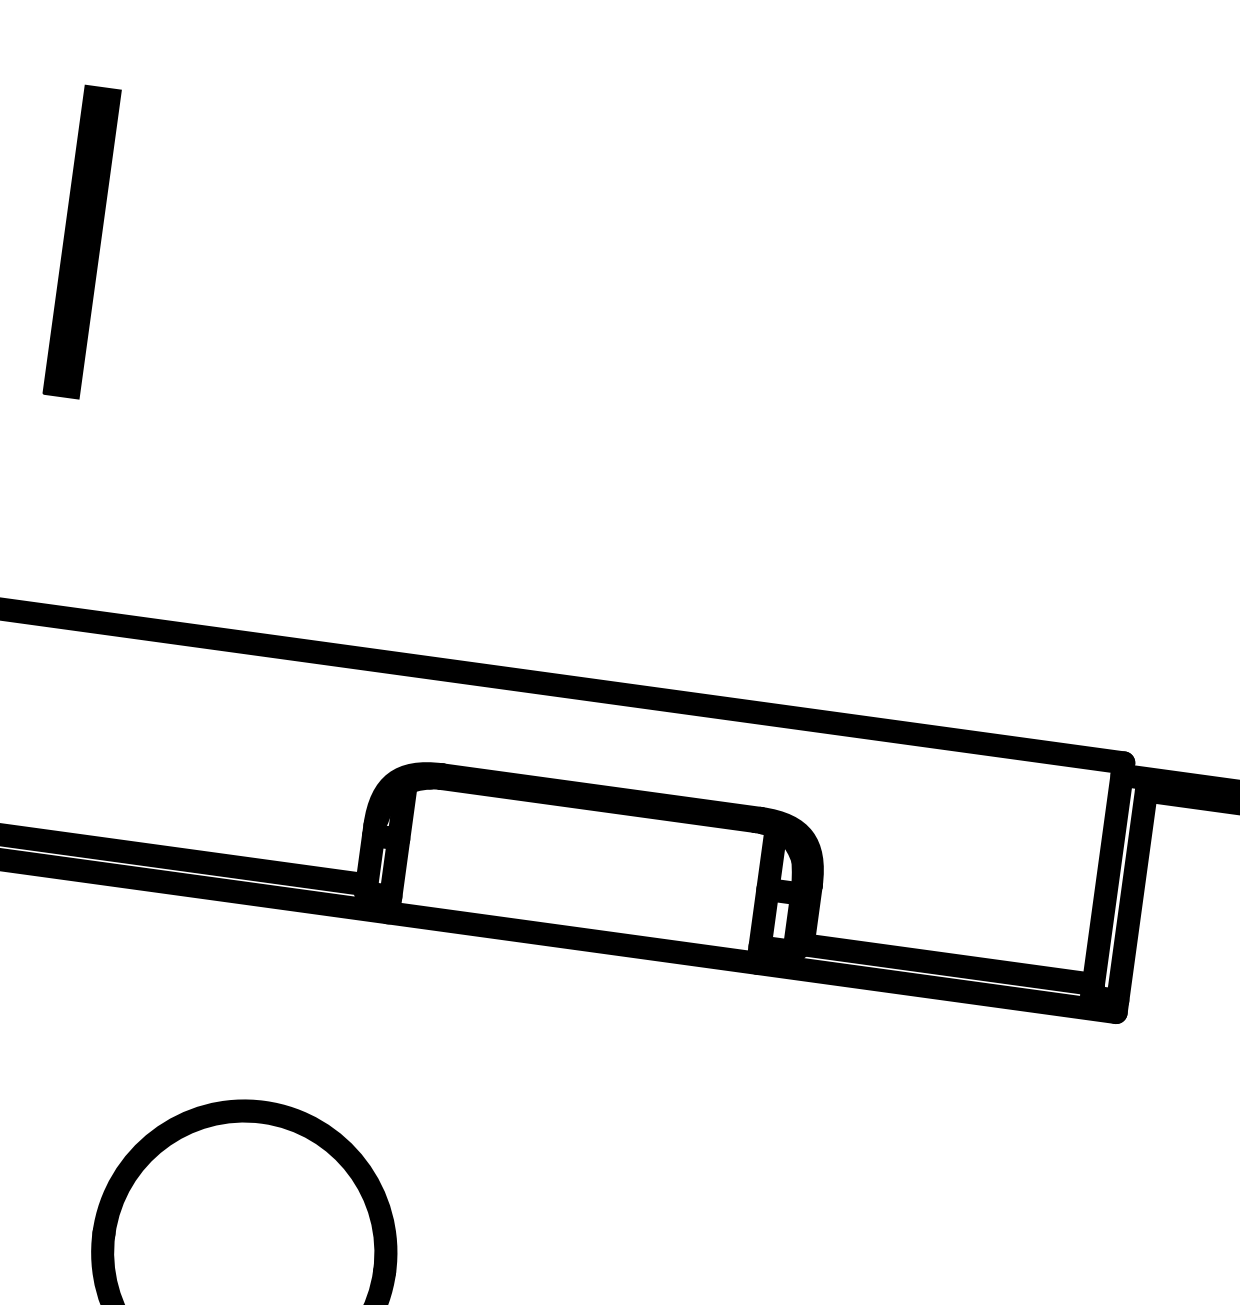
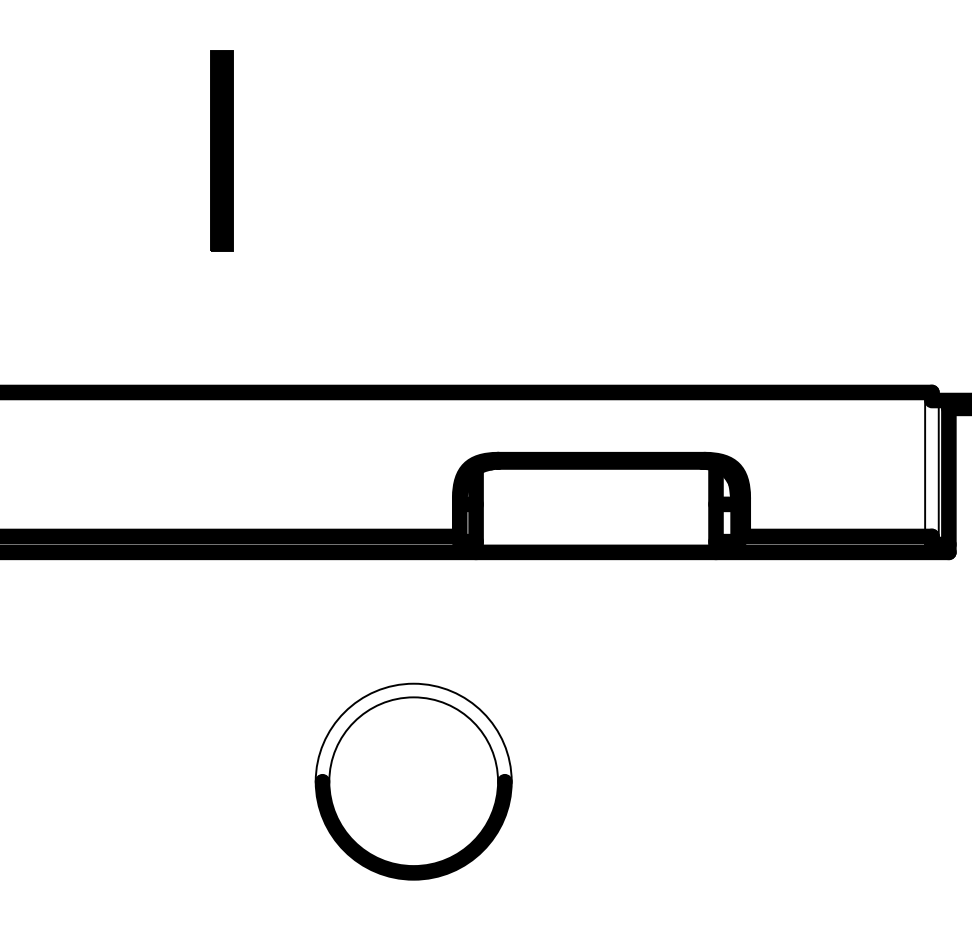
fill: (1107, 873) -> (931, 464), removed
fill: (253, 1181) -> (413, 735), removed

